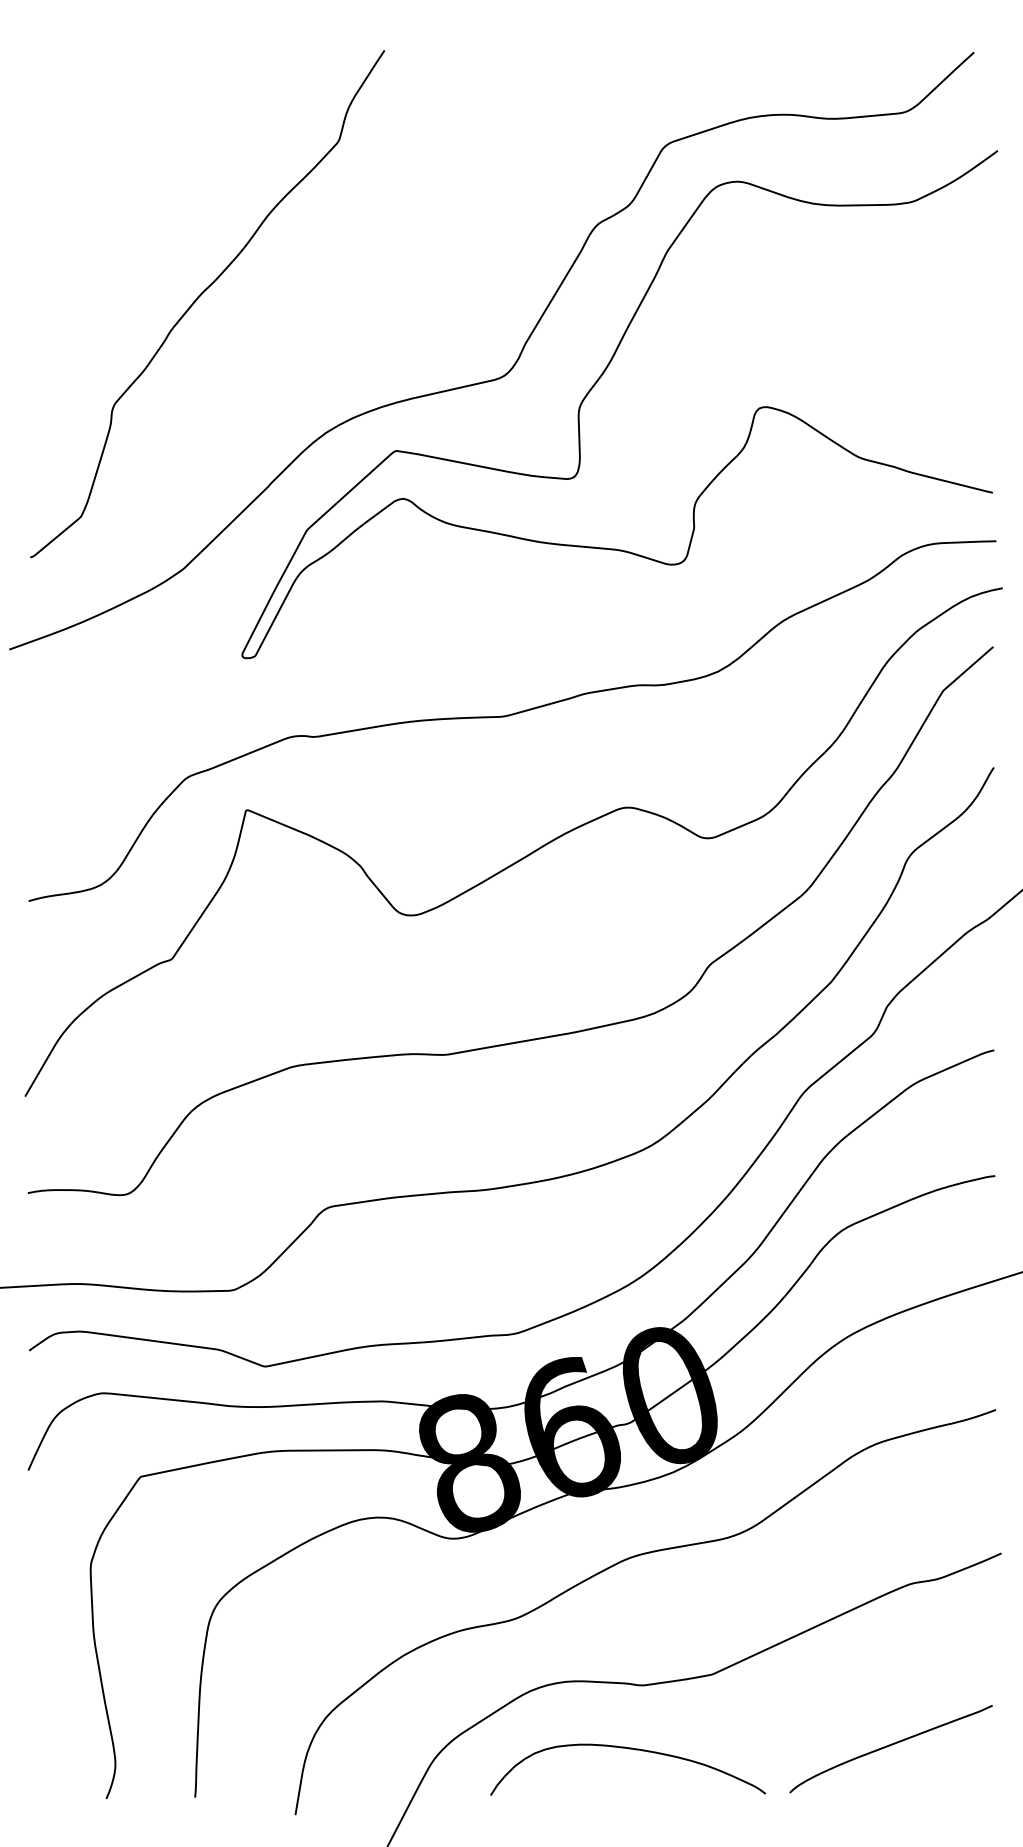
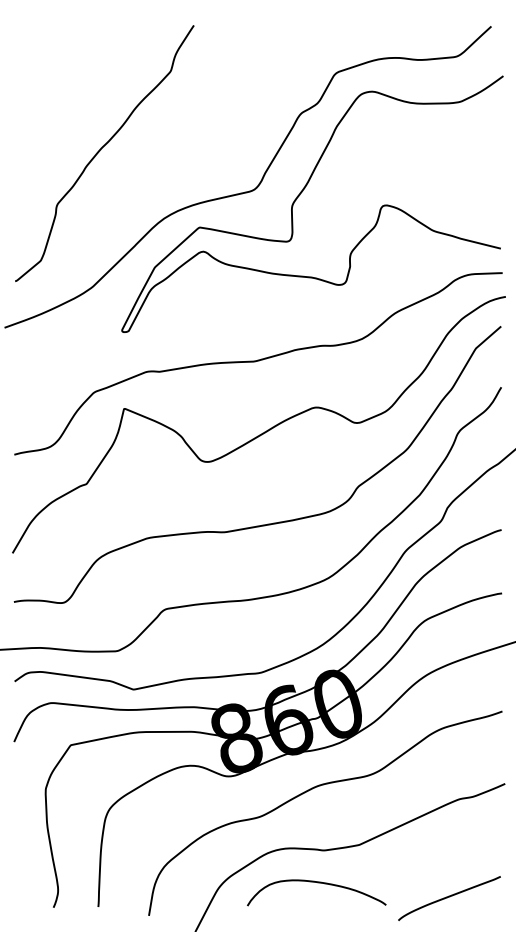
curve: (891, 1746) -> (449, 897), moved

